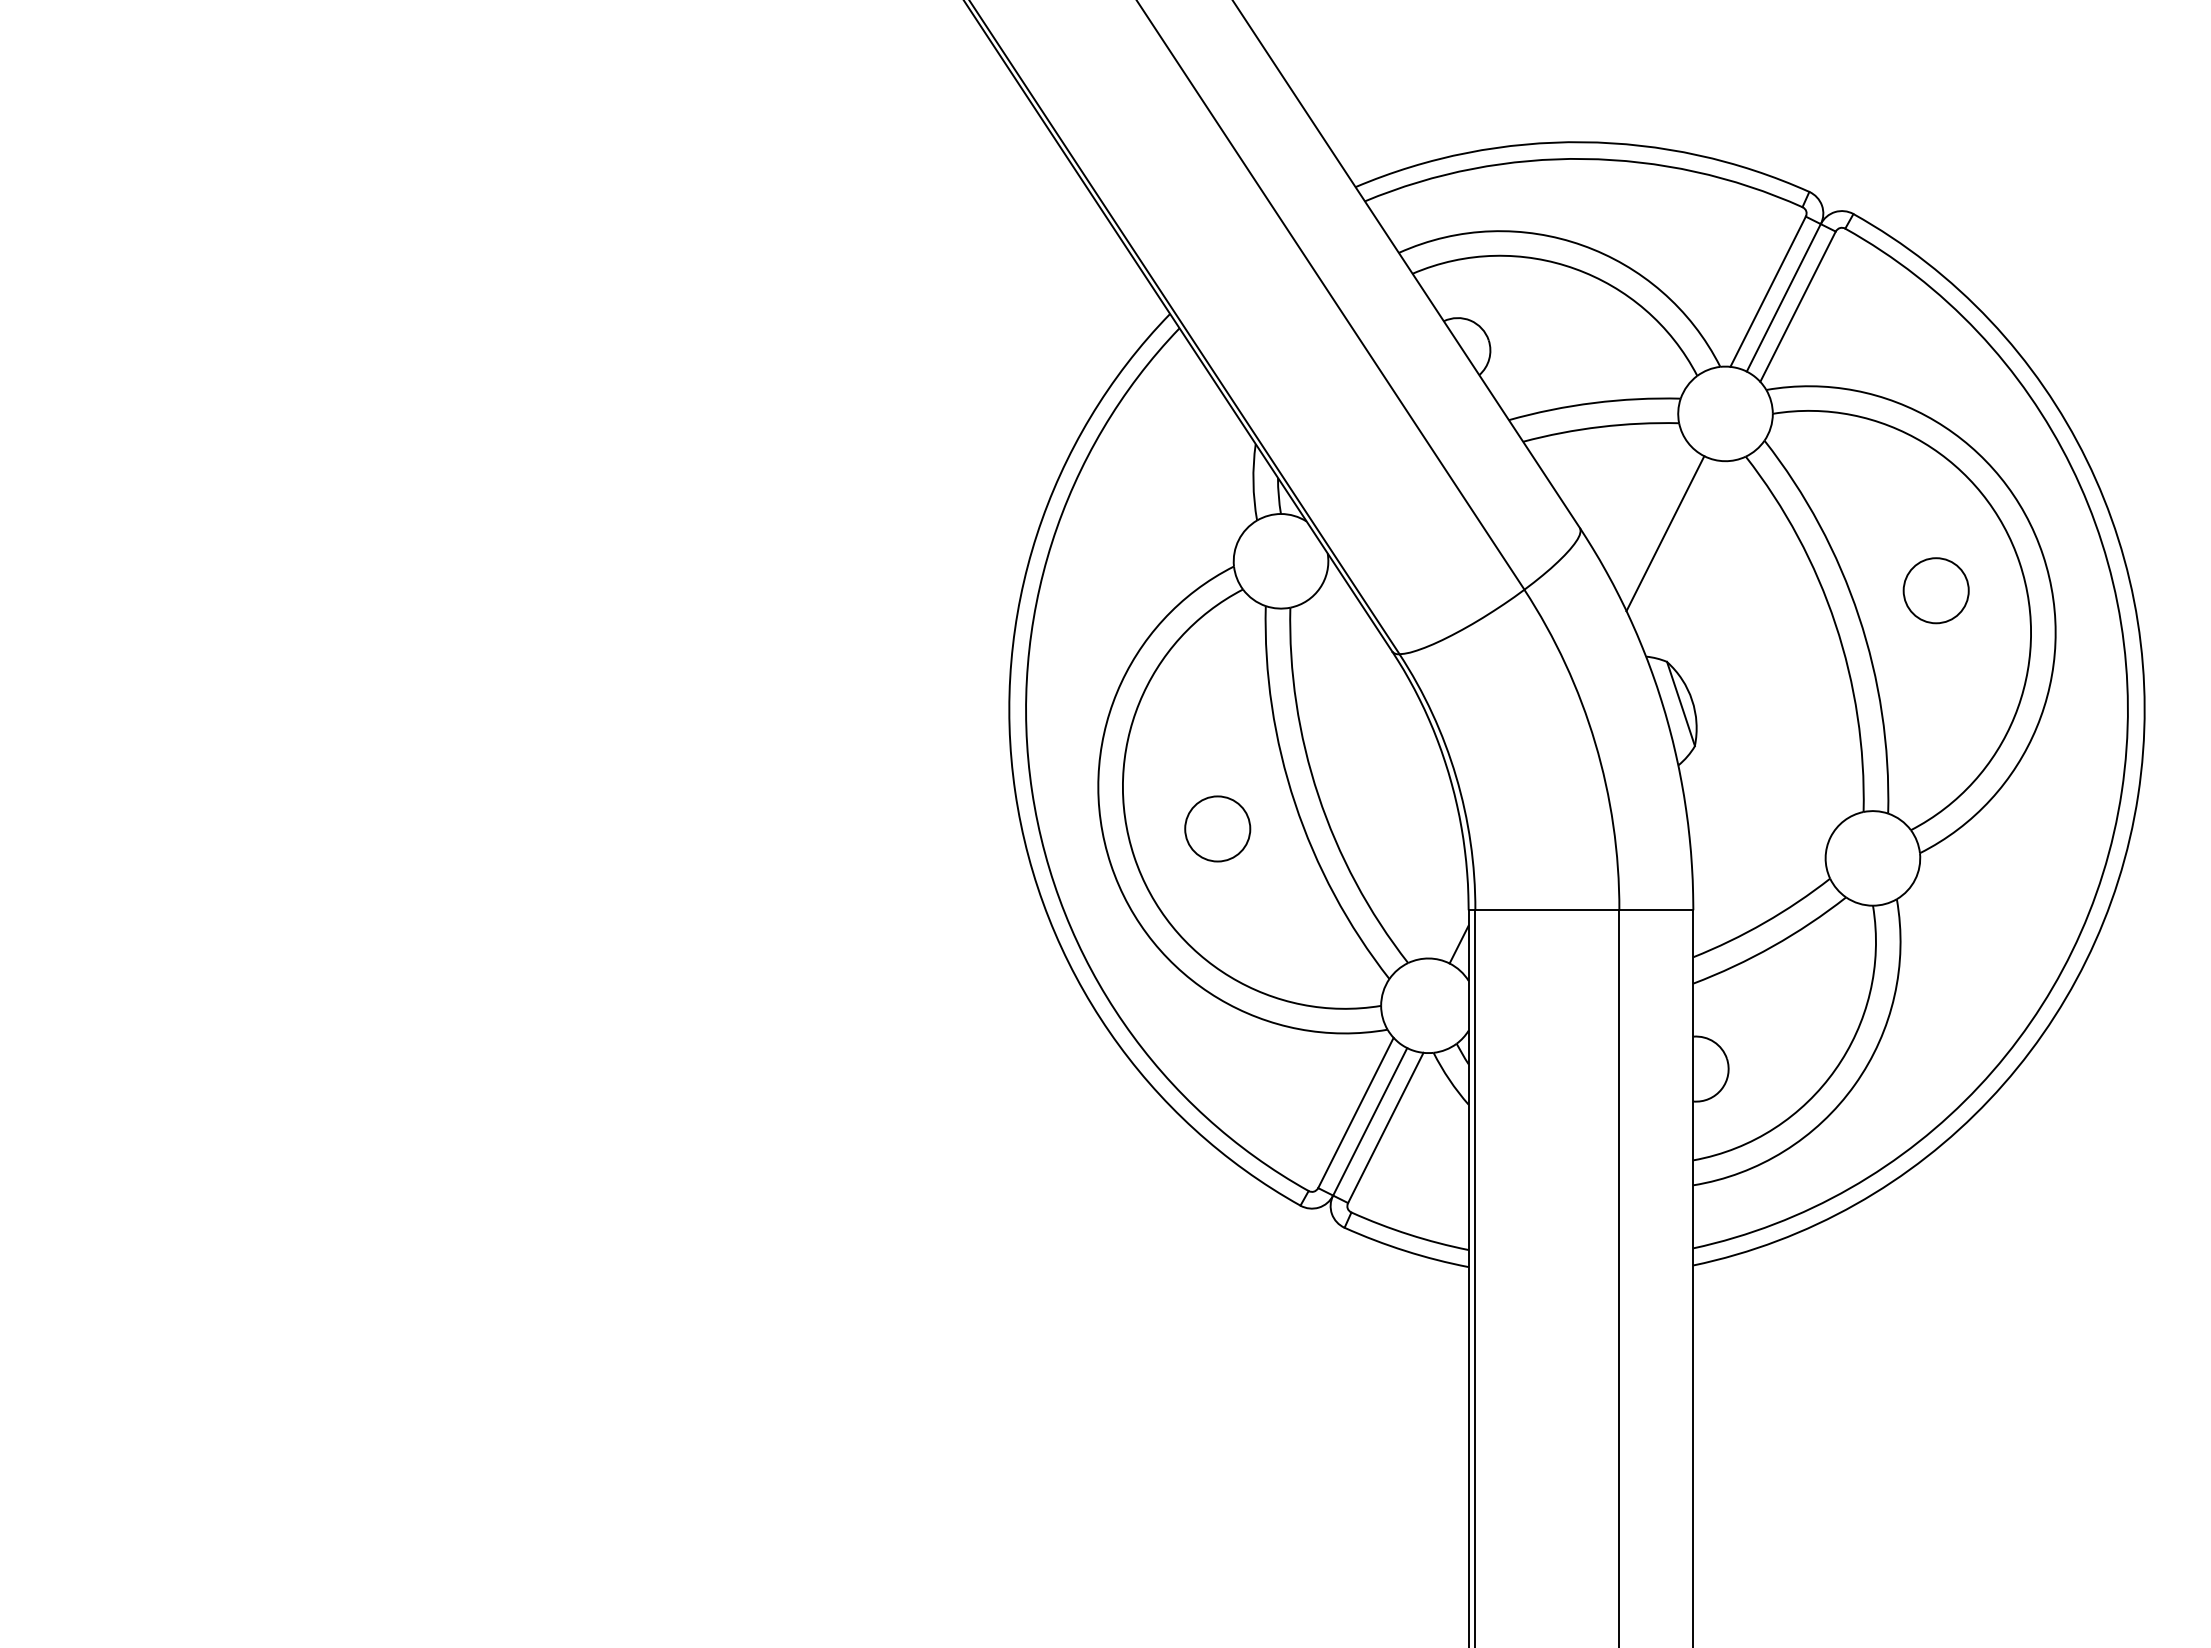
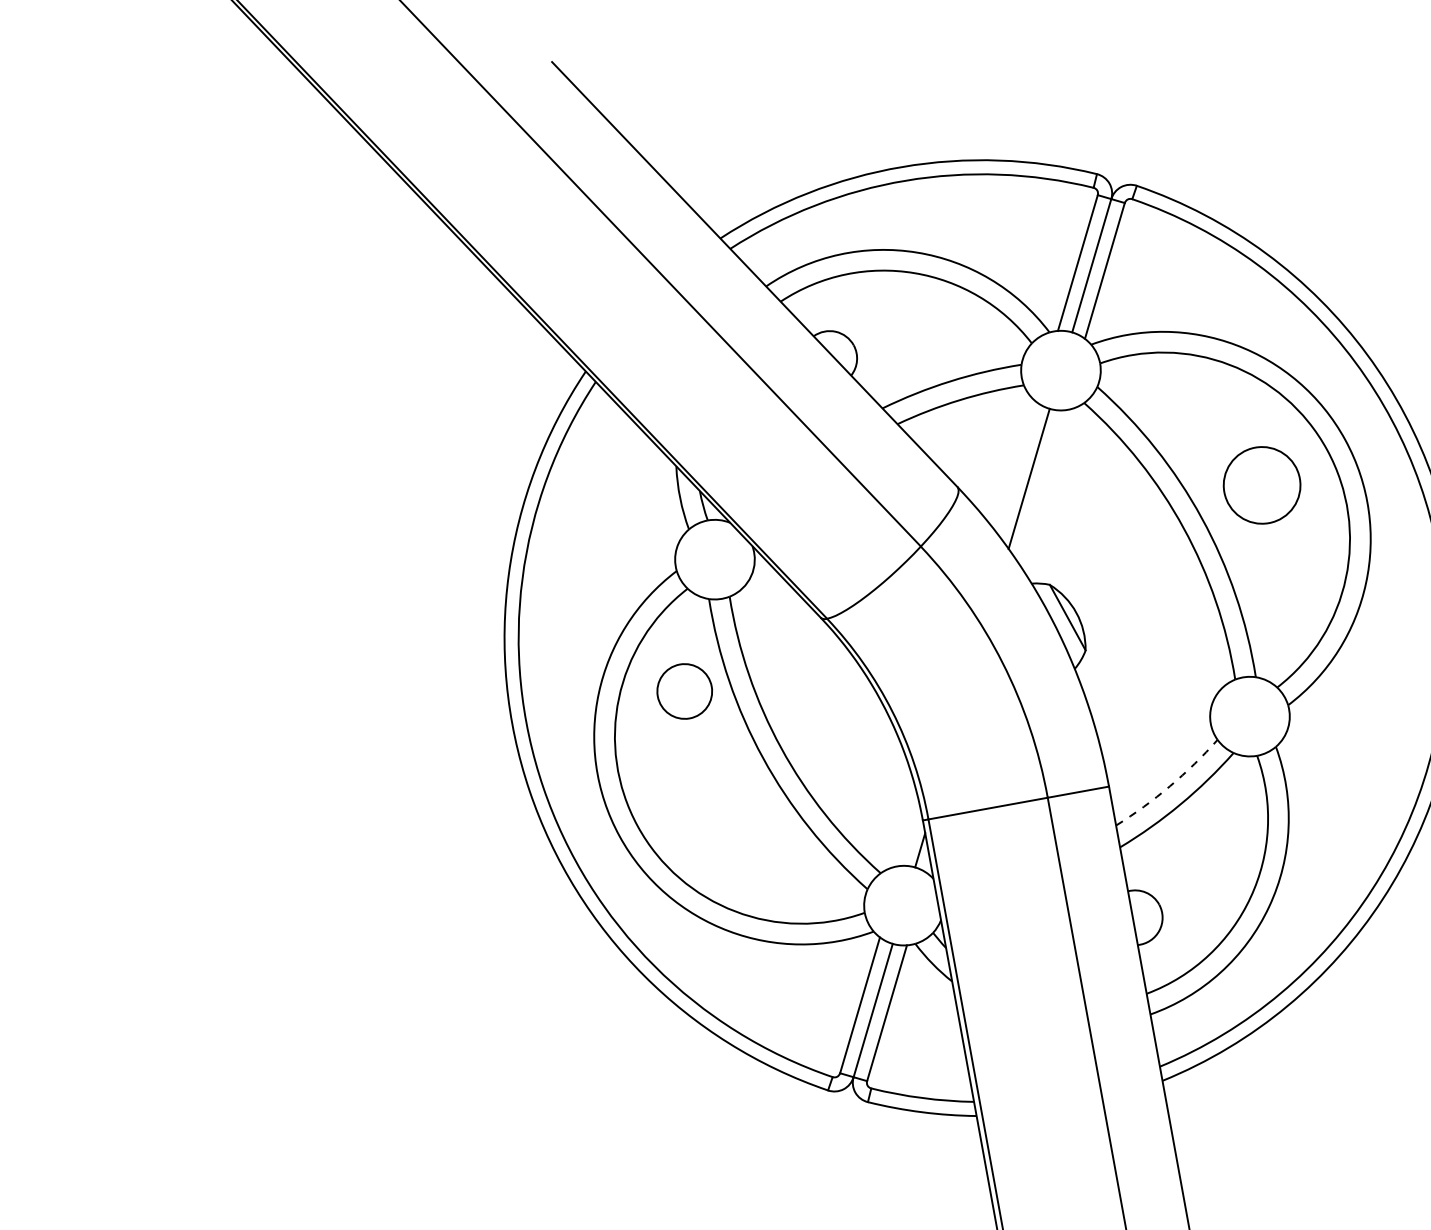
circle: (1935, 590) -> (1261, 485), size x1.4
circle: (1217, 828) -> (684, 691), moved
arc: (1764, 922) -> (1169, 786), solid -> dashed

